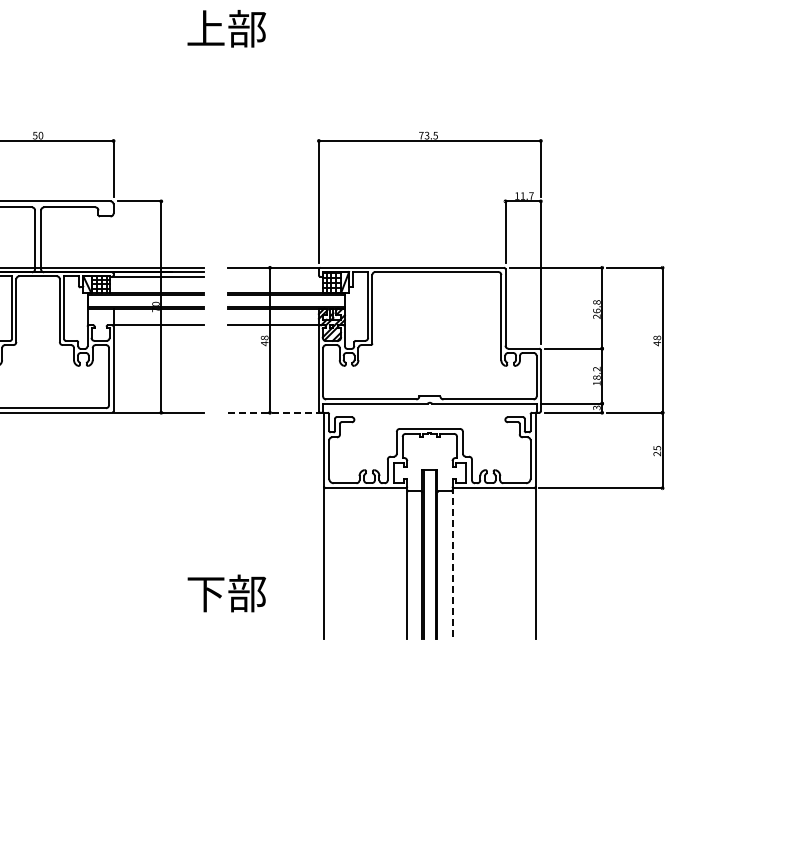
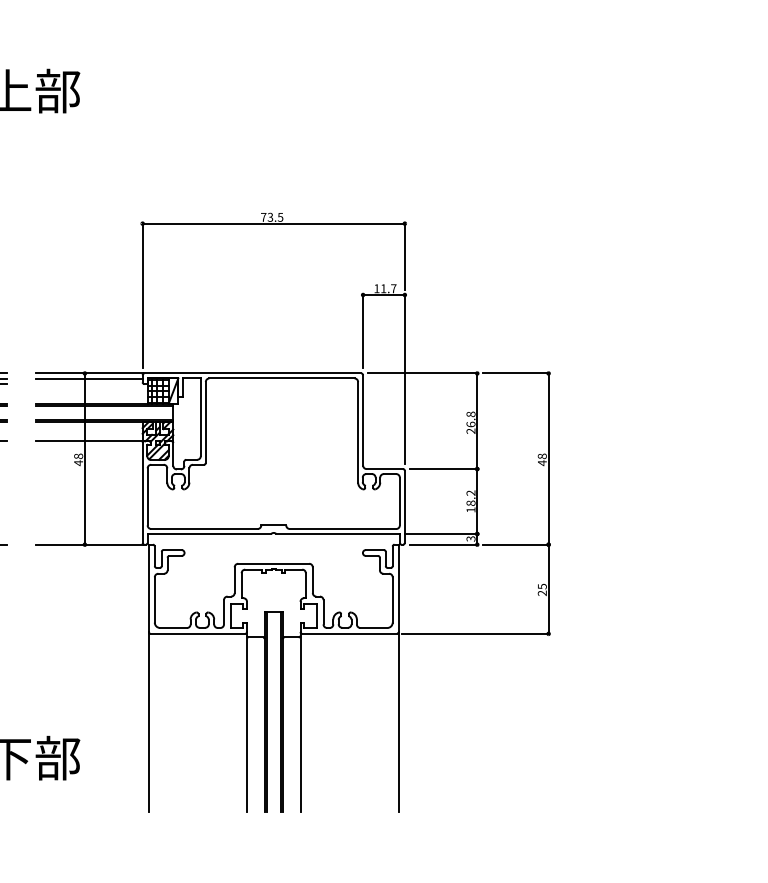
line: (273, 272) -> (89, 379), added
line: (274, 412) -> (90, 544), dashed -> solid
line: (452, 563) -> (300, 722), dashed -> solid

